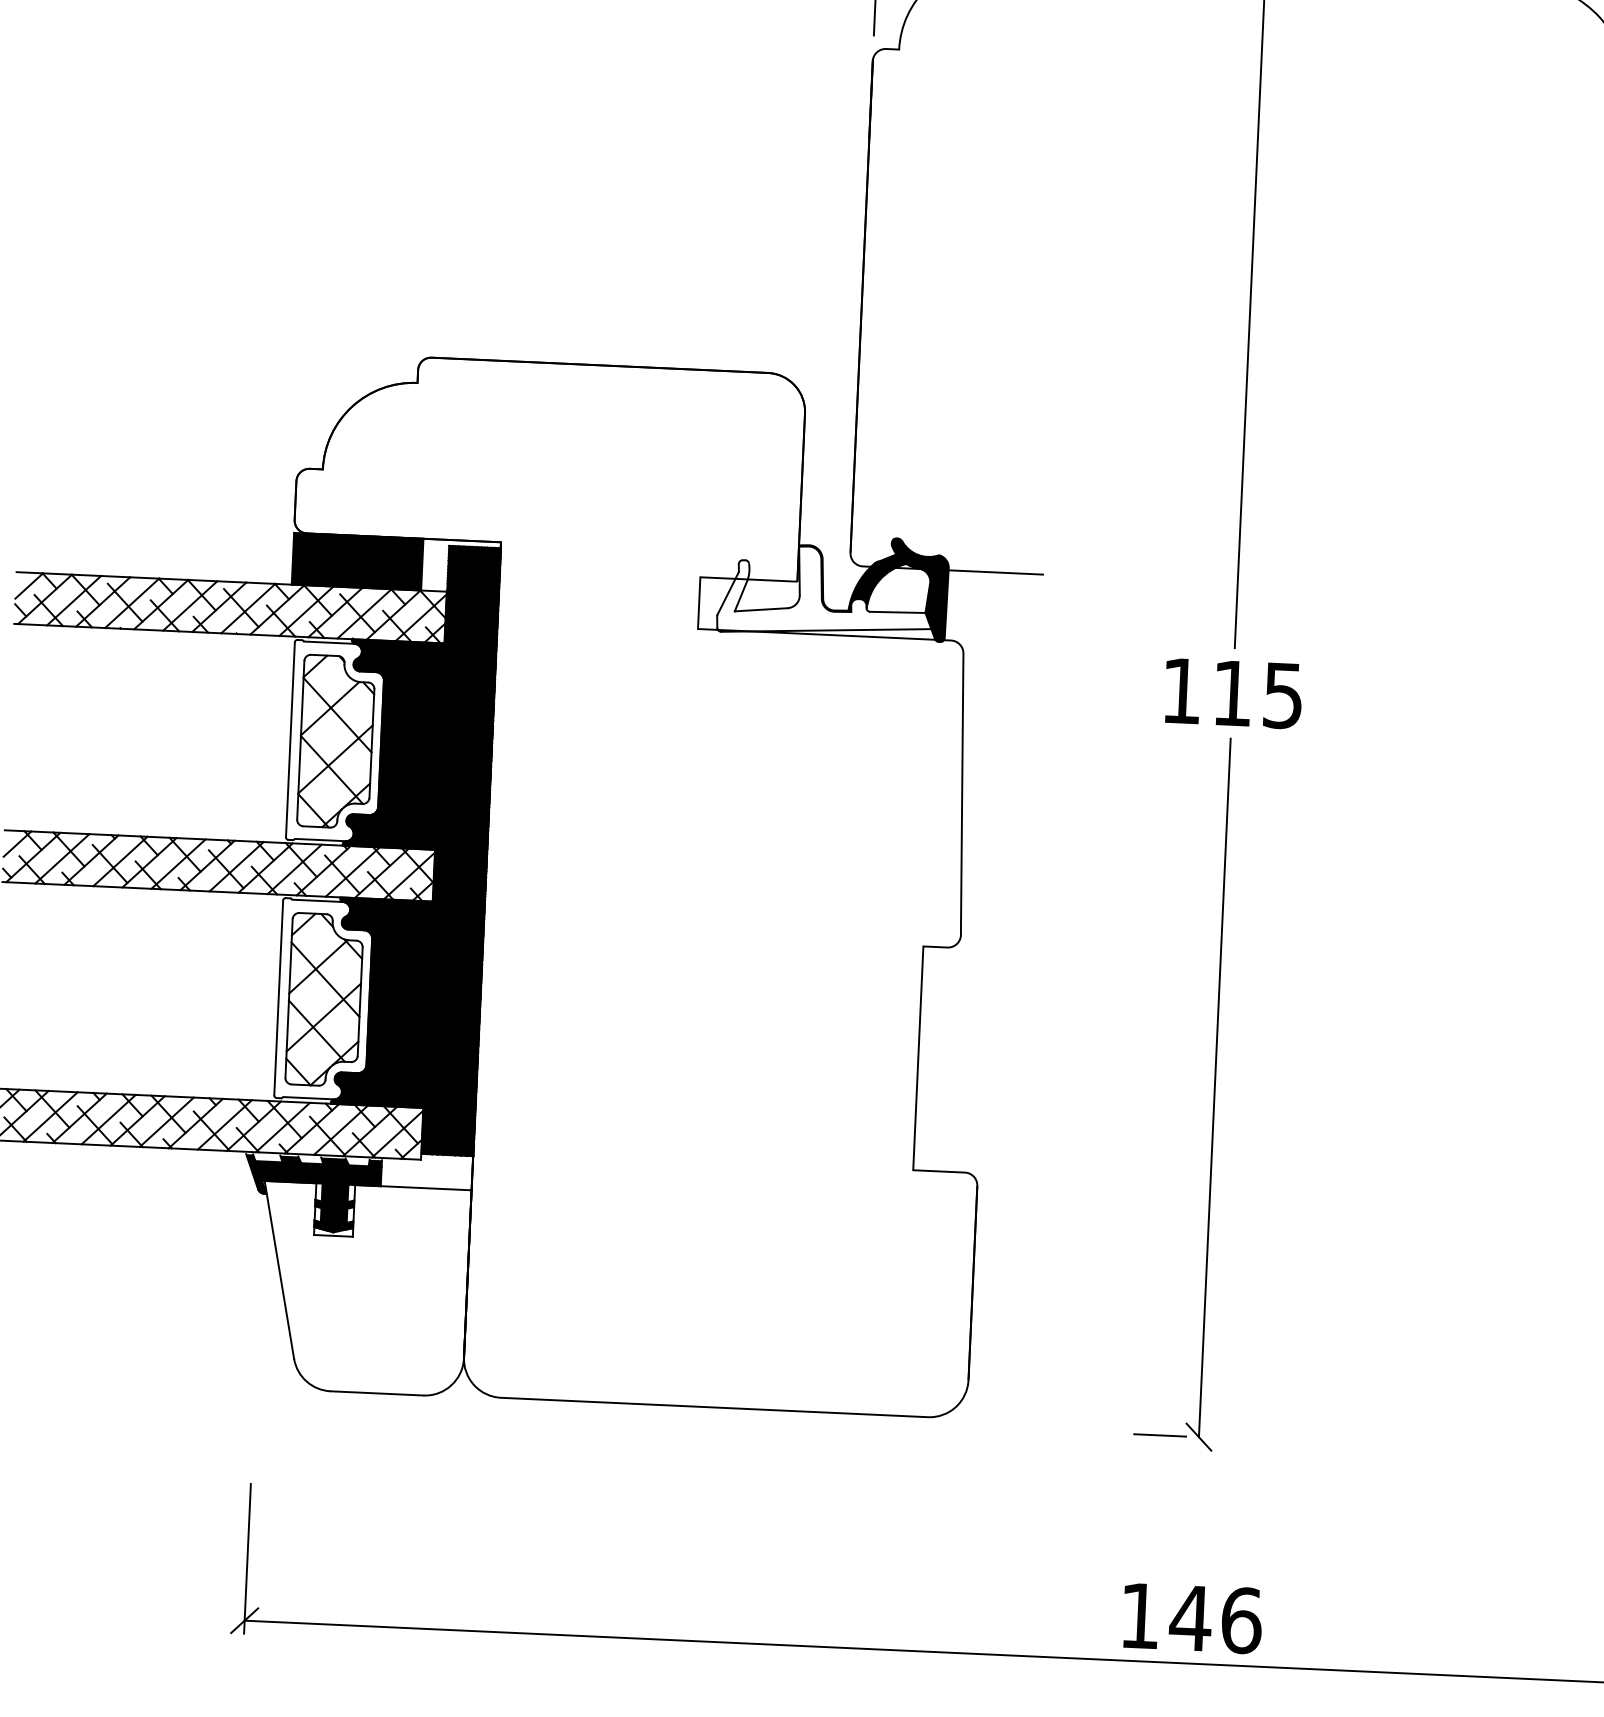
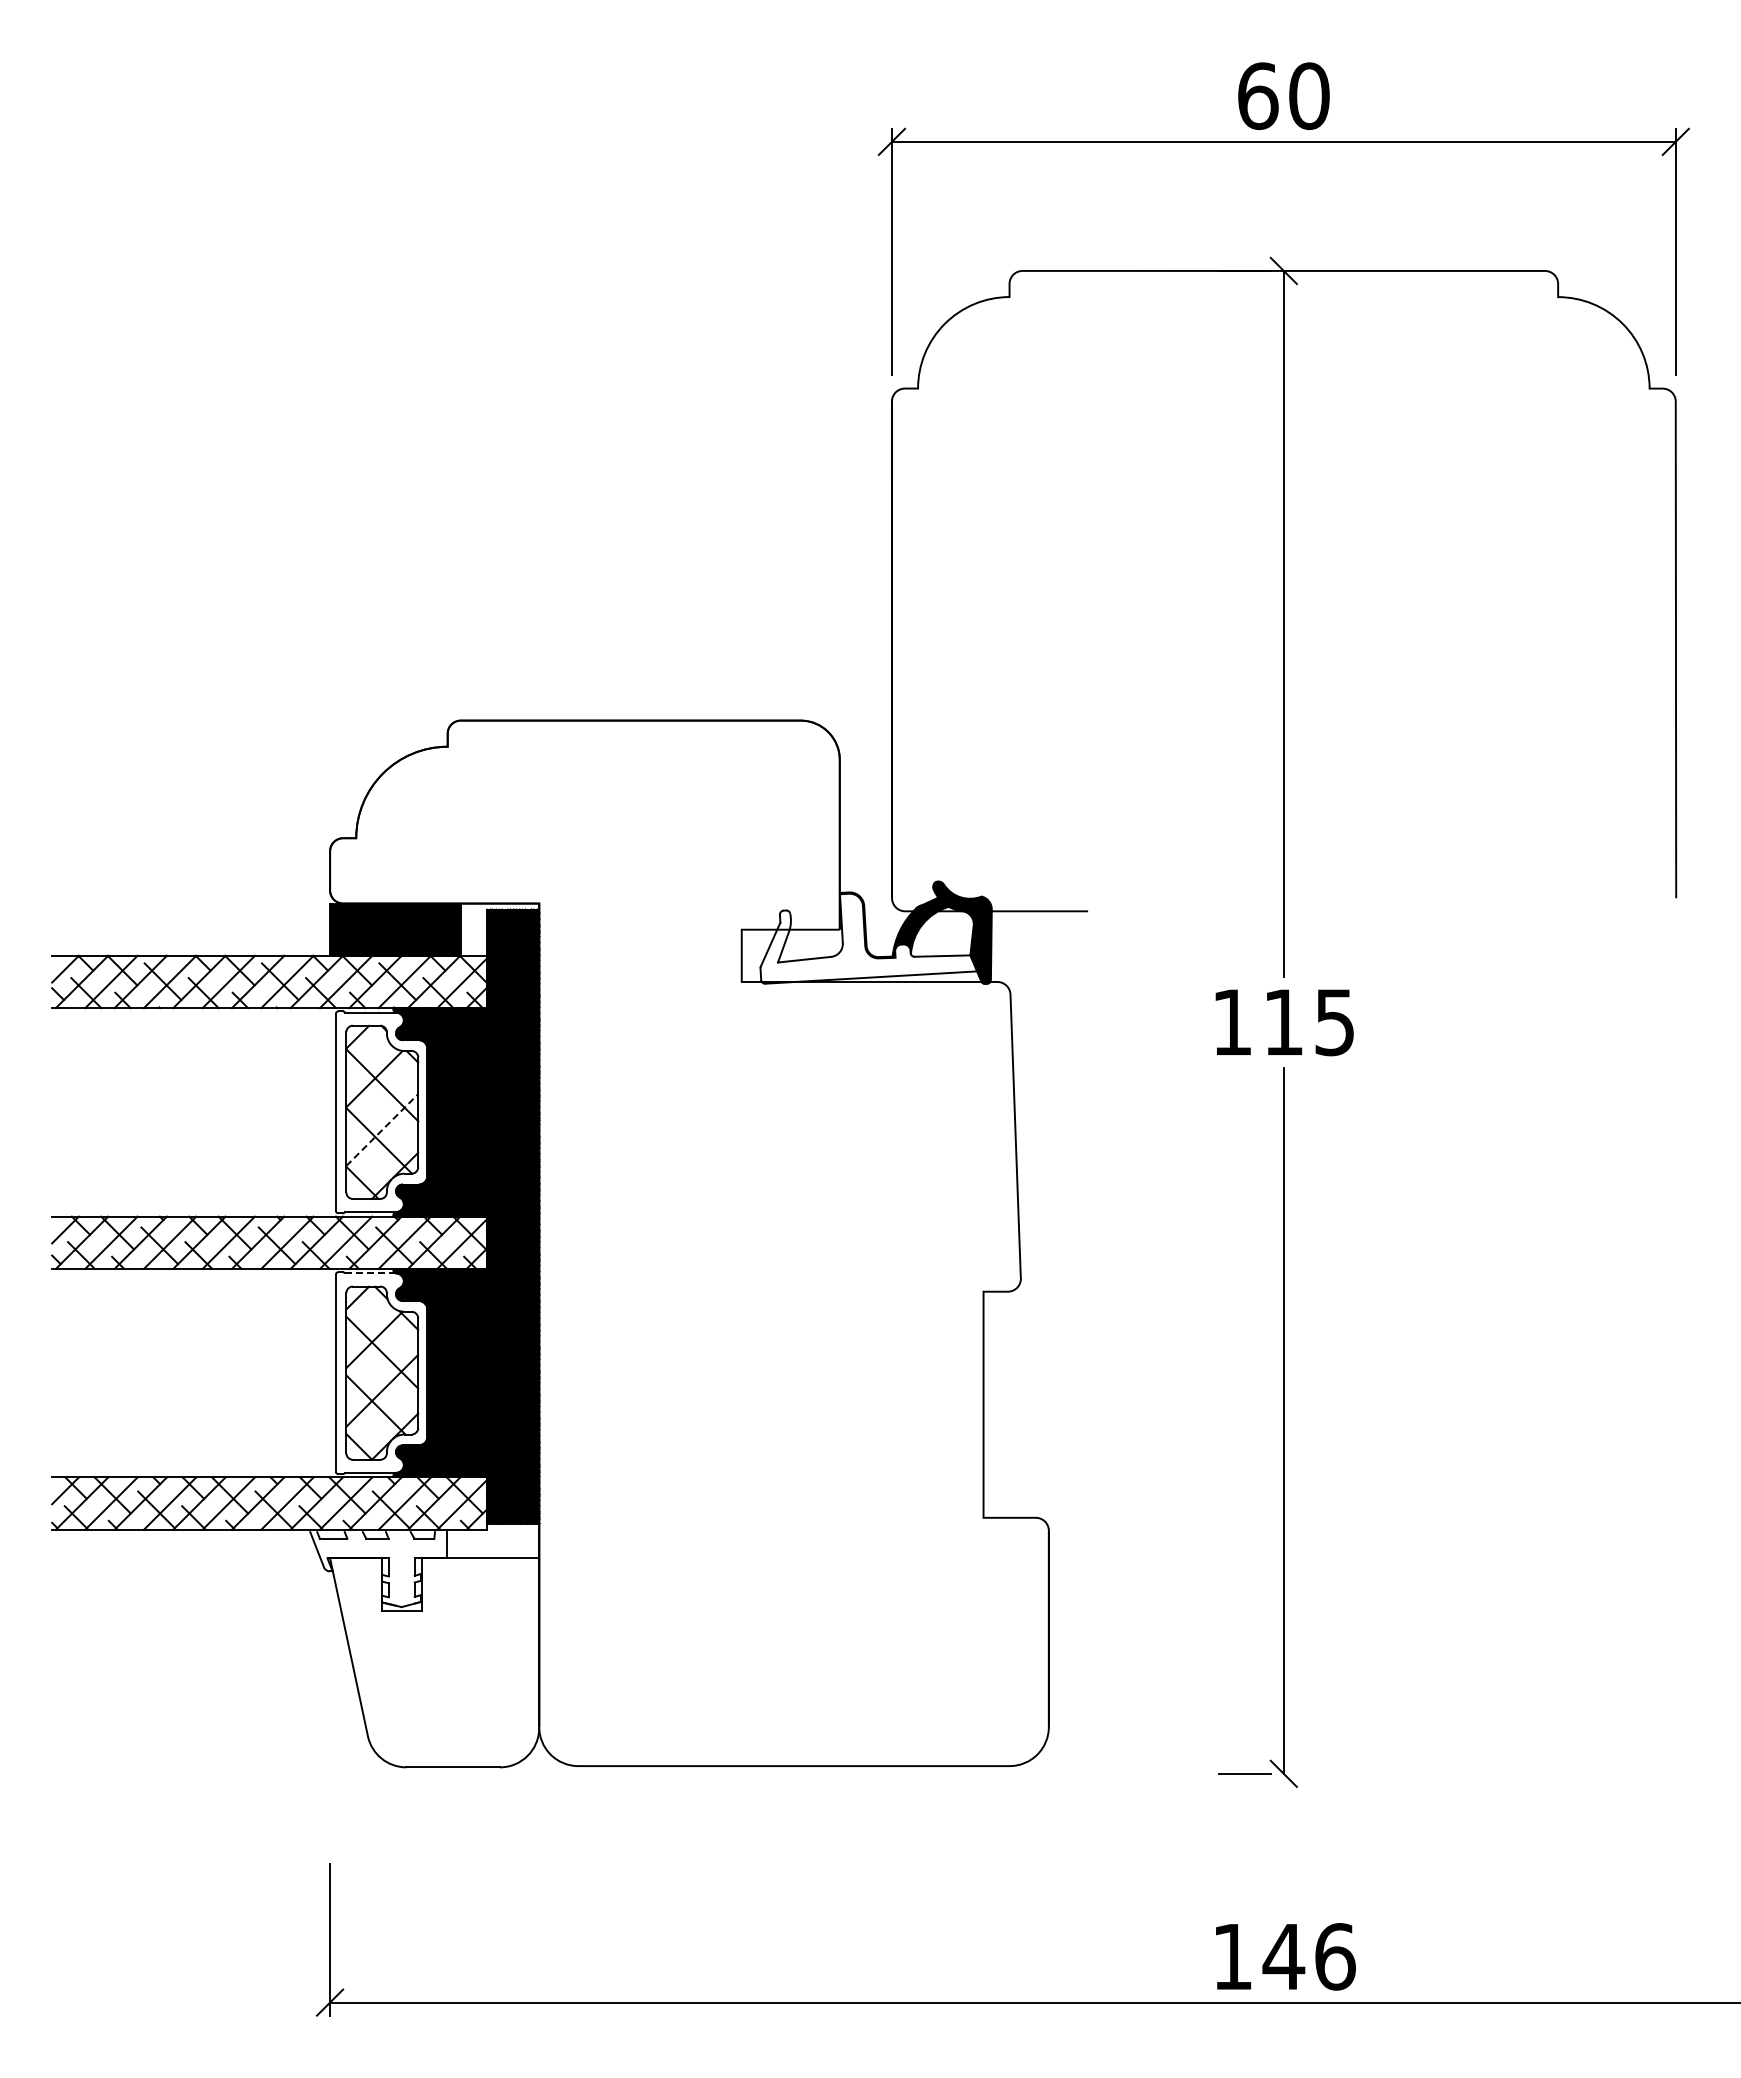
line: (335, 759) -> (382, 1130), solid -> dashed
line: (317, 900) -> (370, 1273), solid -> dashed
fill: (312, 1194) -> (378, 1569), removed

